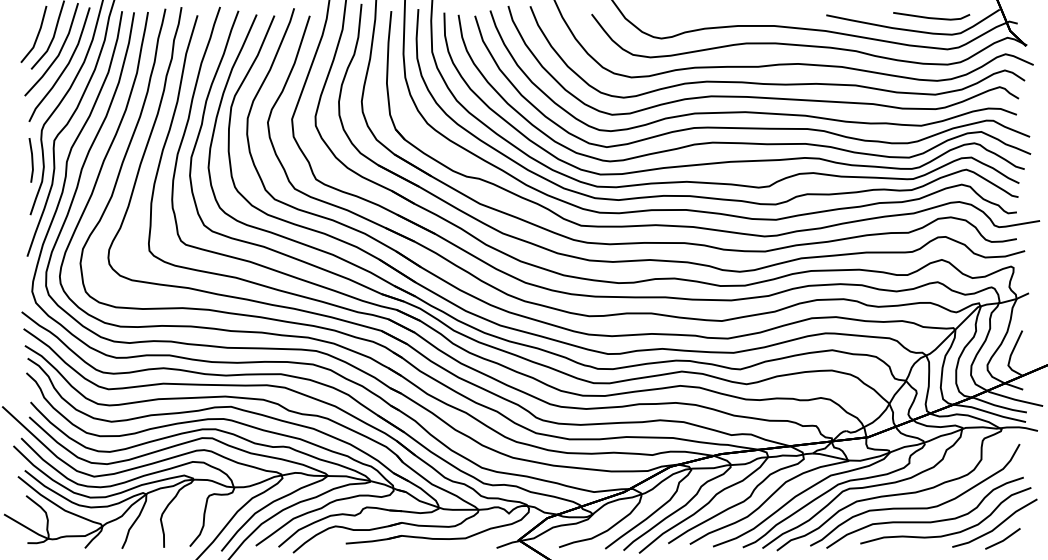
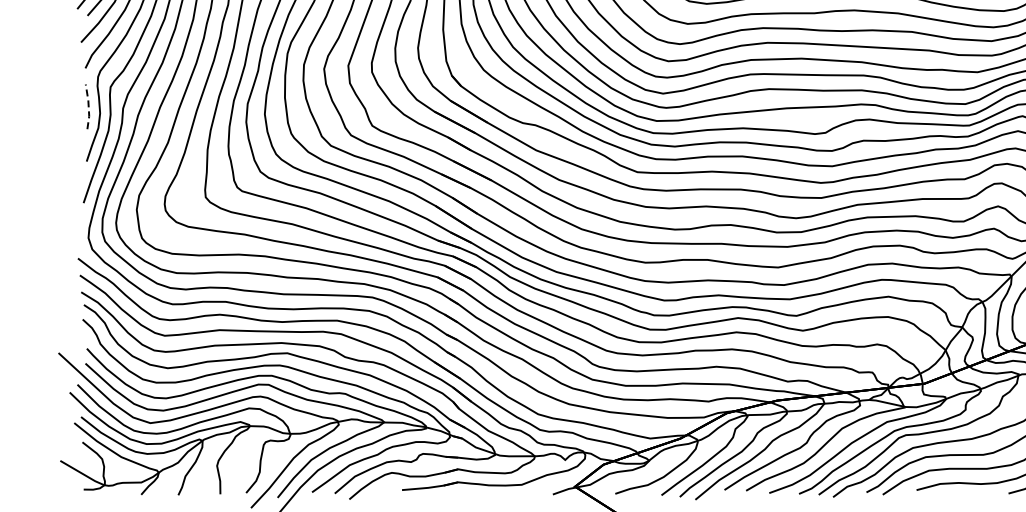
line: (32, 160) -> (88, 106), solid -> dashed

